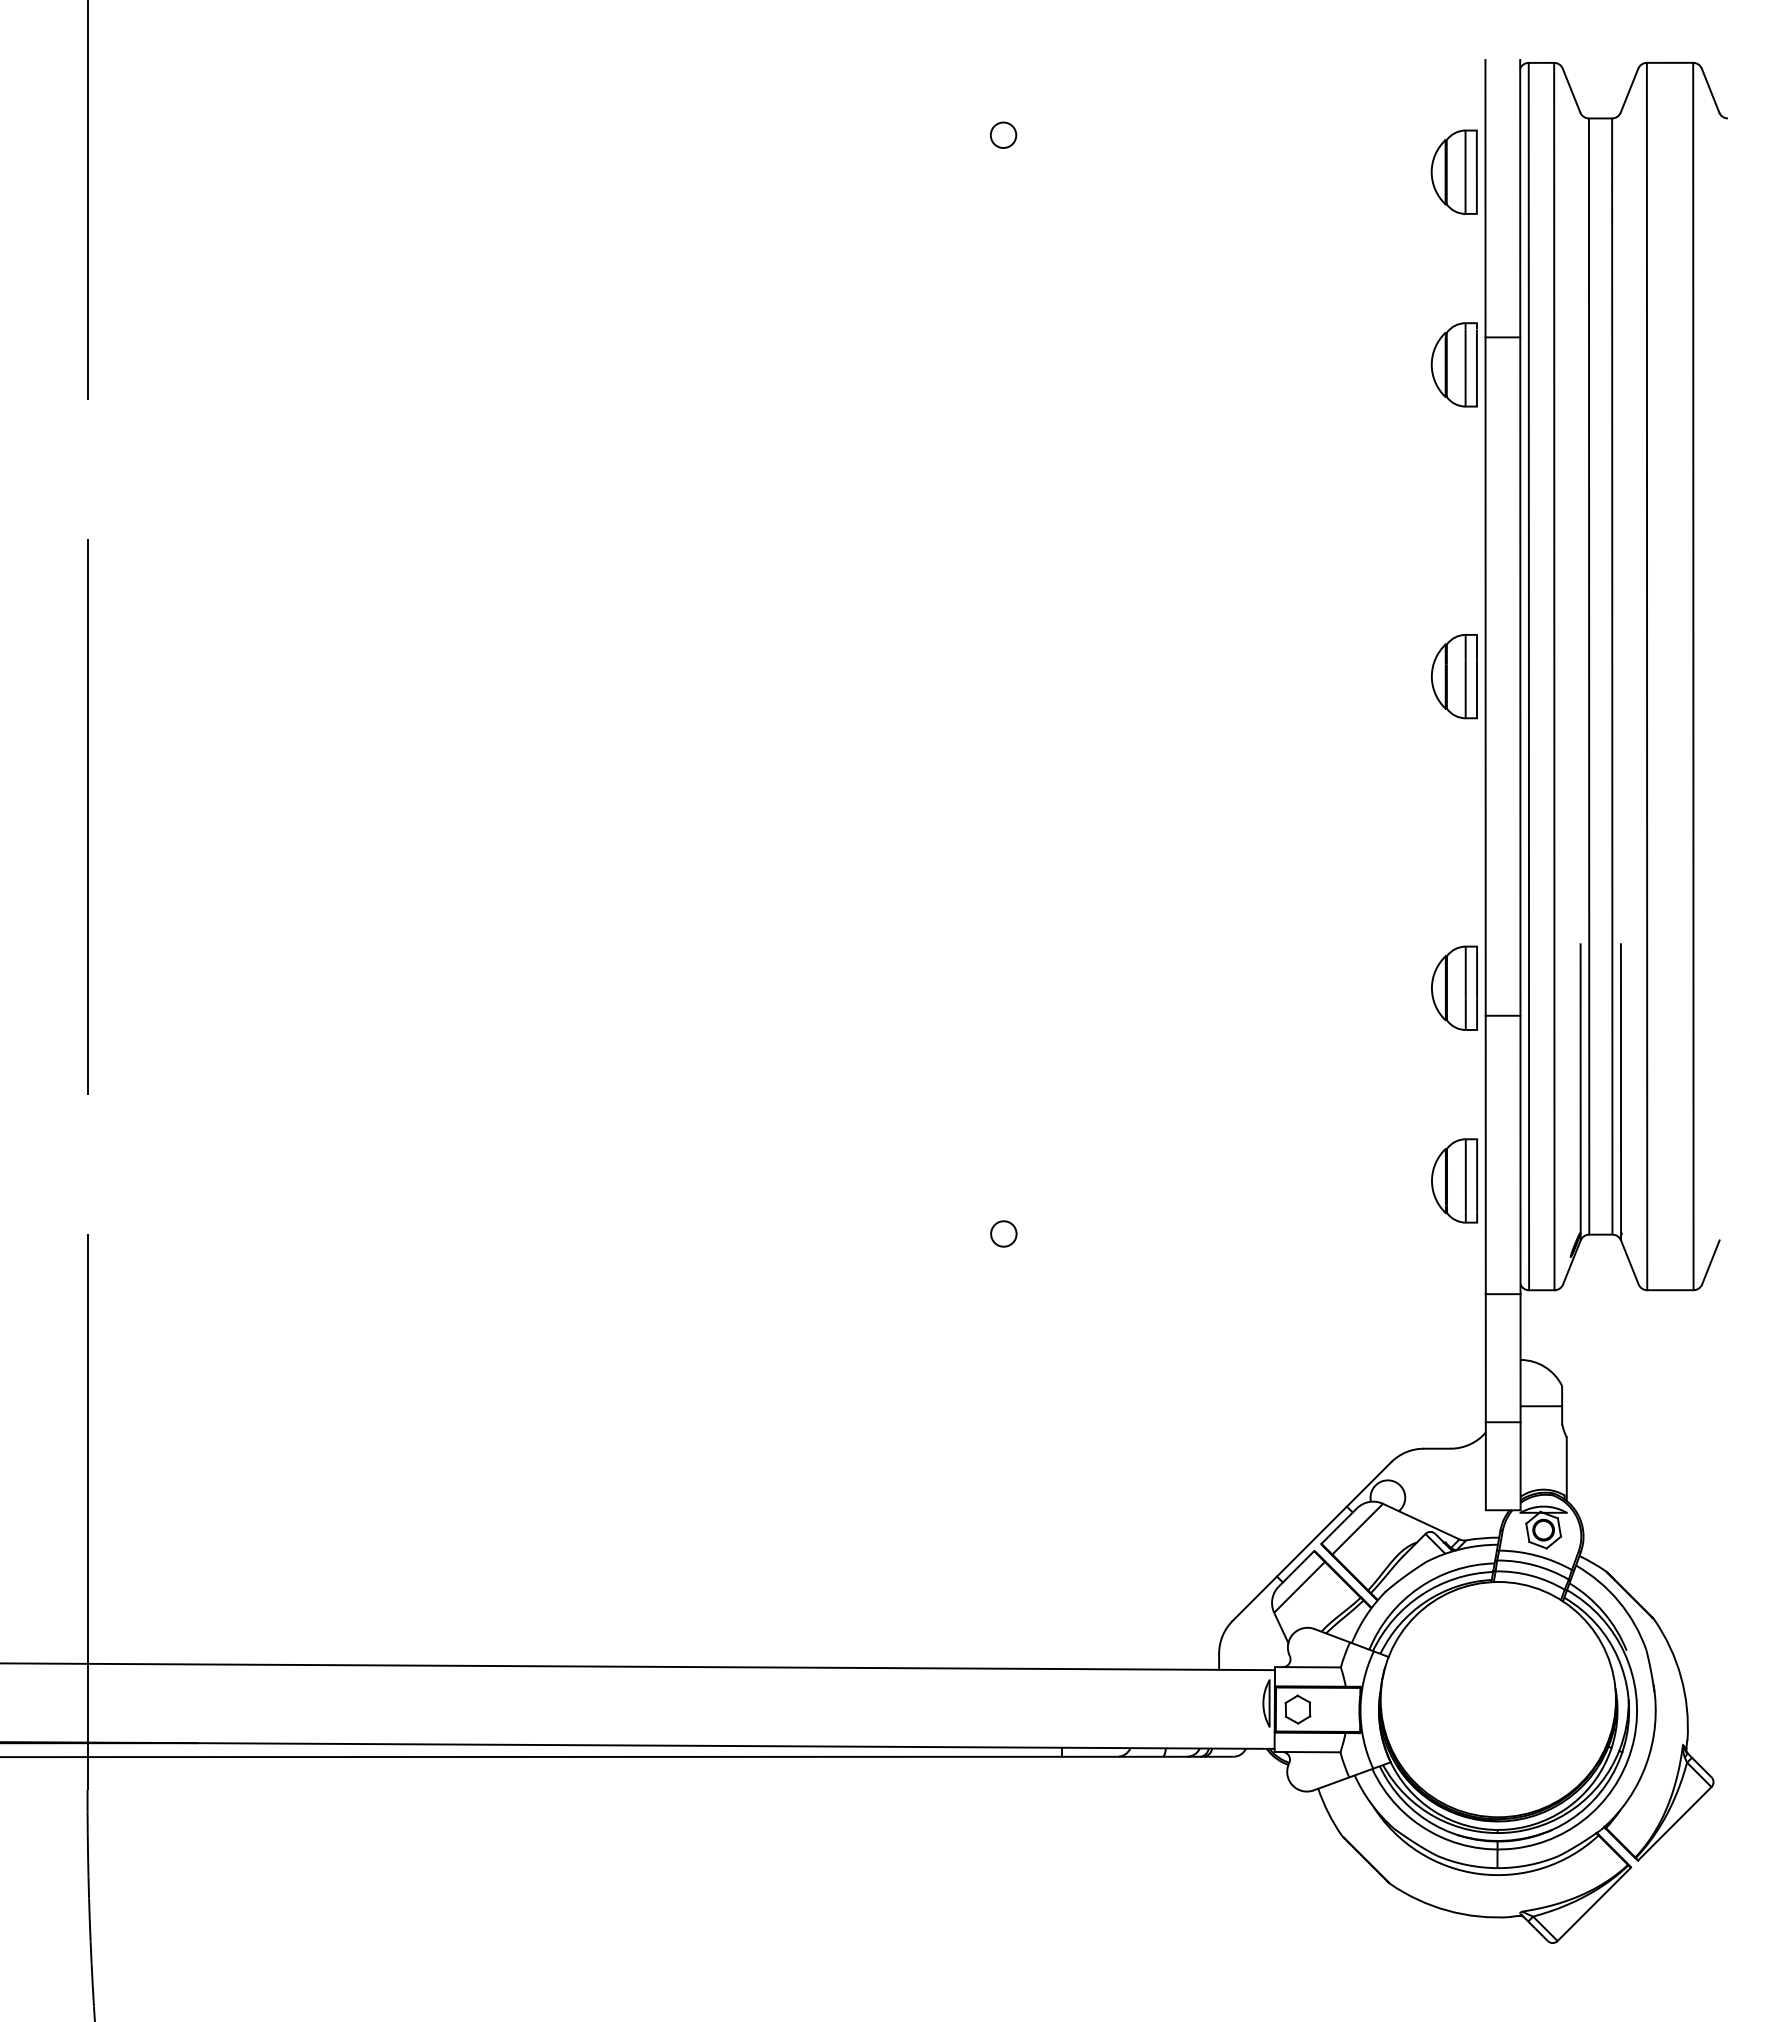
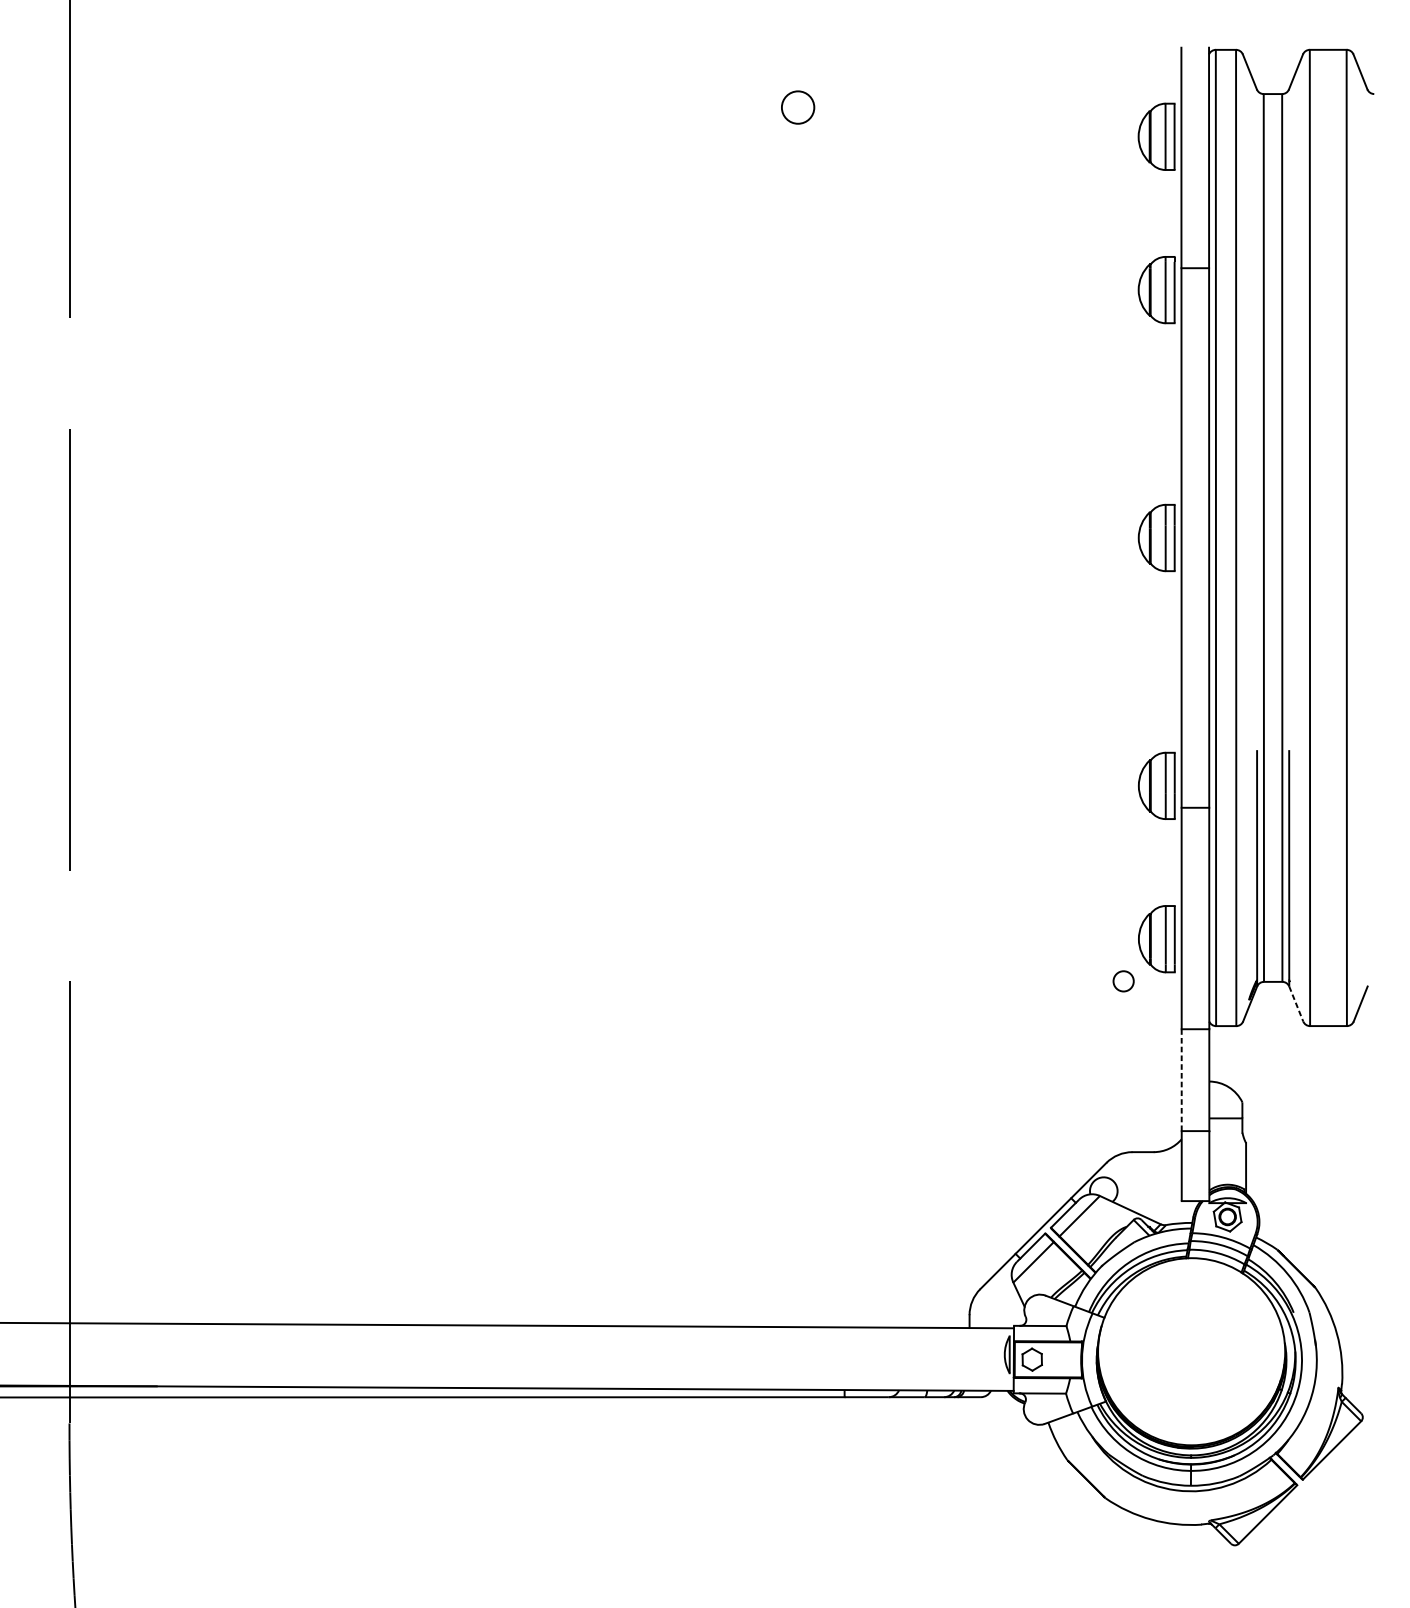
circle: (1003, 134) -> (798, 106), size x1.6
circle: (1003, 1233) -> (1123, 980), moved
line: (1629, 1262) -> (1295, 1004), solid -> dashed
line: (1485, 1358) -> (1181, 1080), solid -> dashed

